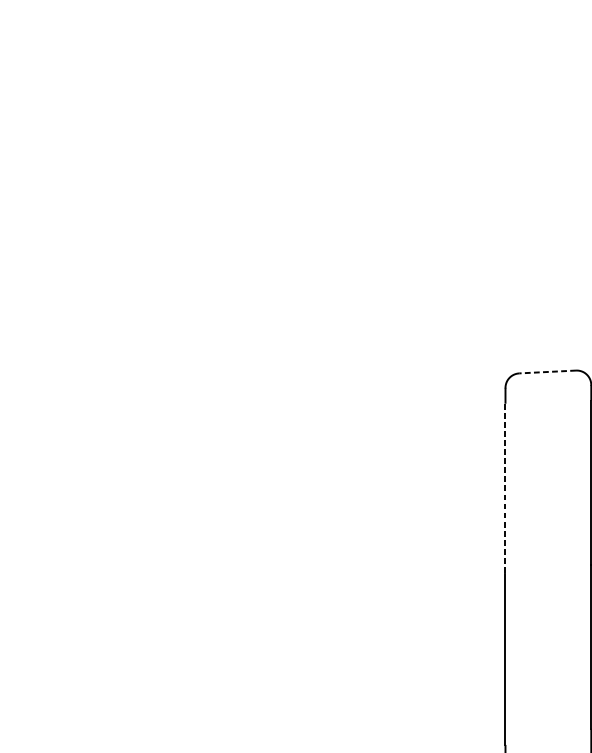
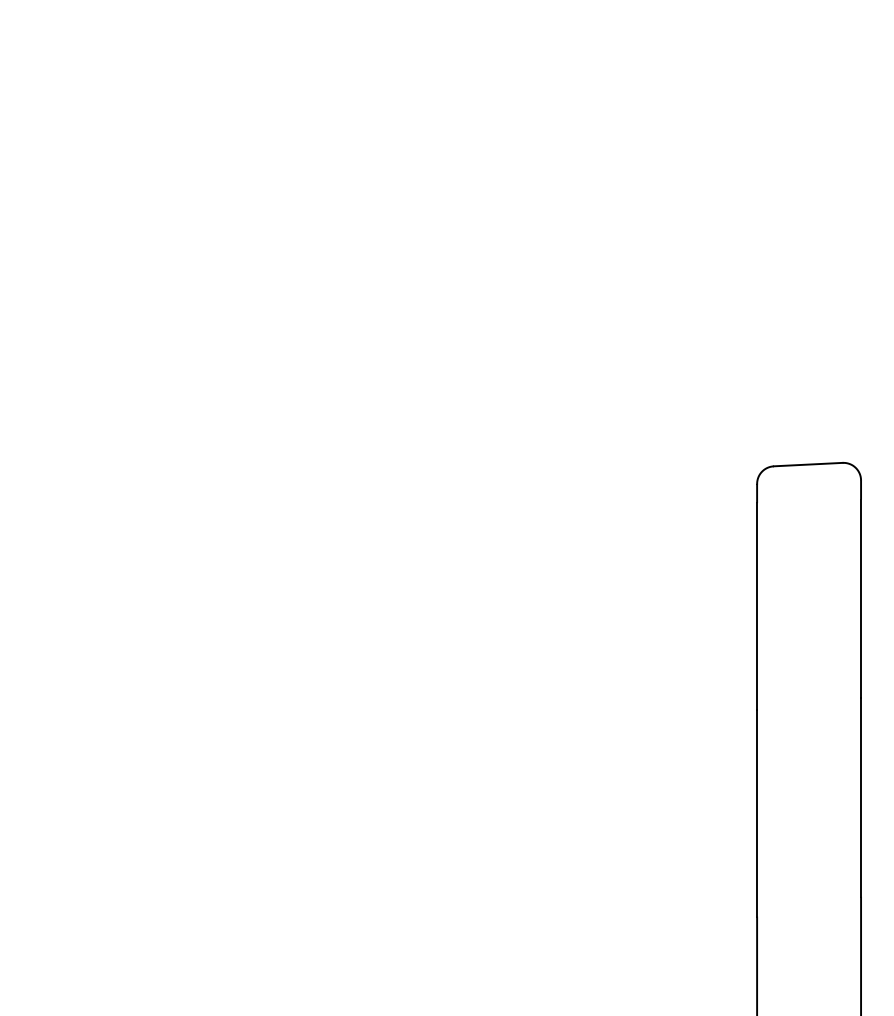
line: (547, 371) -> (807, 464), dashed -> solid
line: (505, 489) -> (757, 606), dashed -> solid

